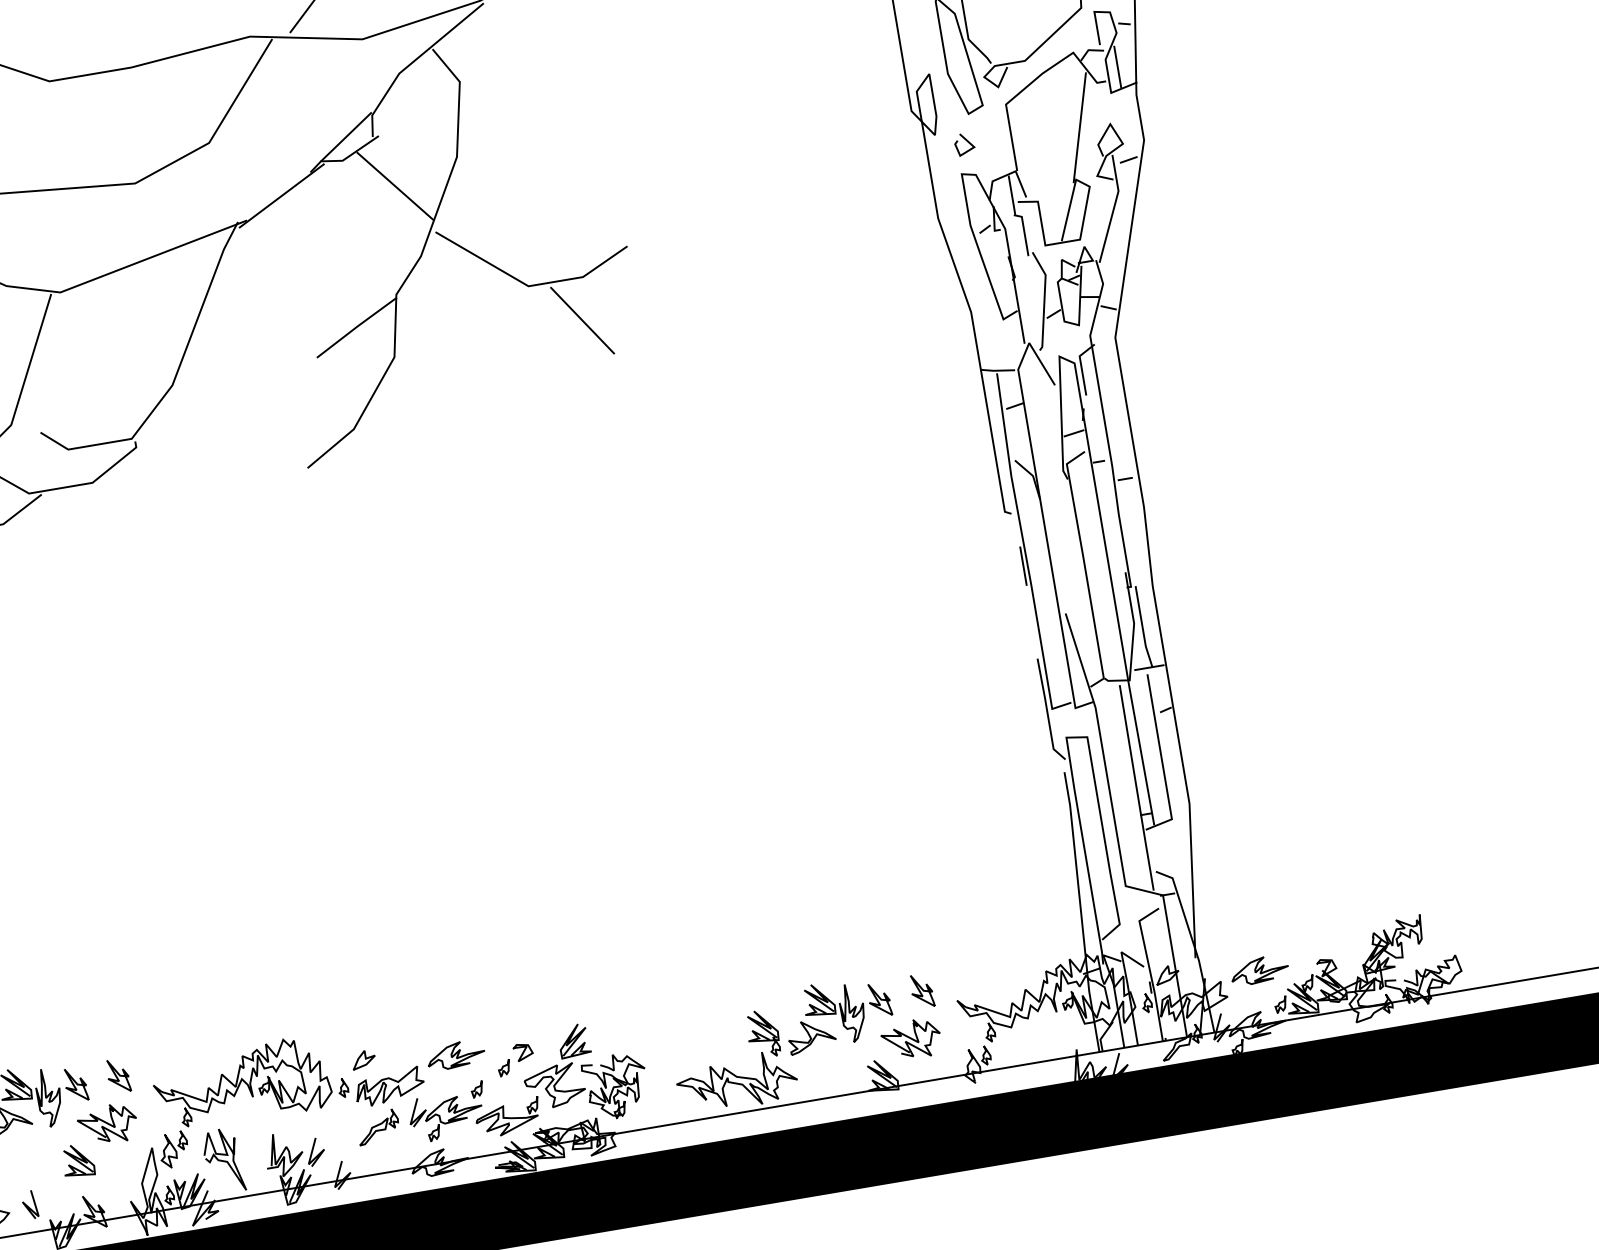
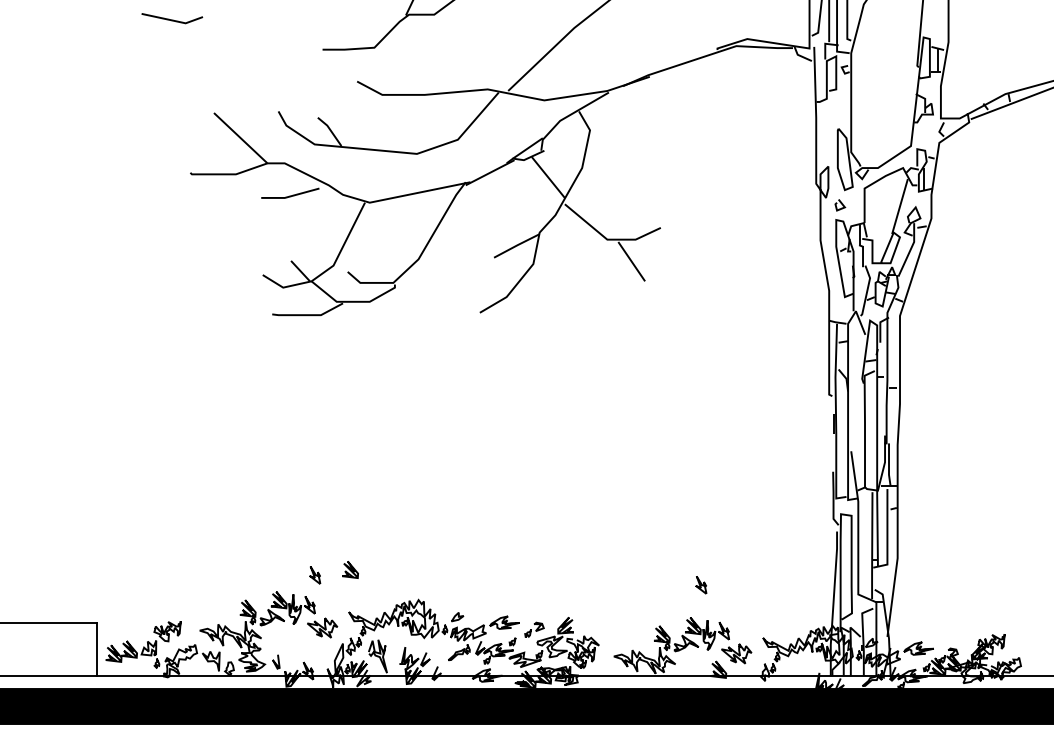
part: (922, 991) -> (701, 585), moved
part: (119, 1076) -> (315, 575), moved
curve: (78, 1160) -> (350, 569), moved

